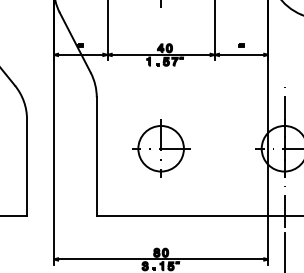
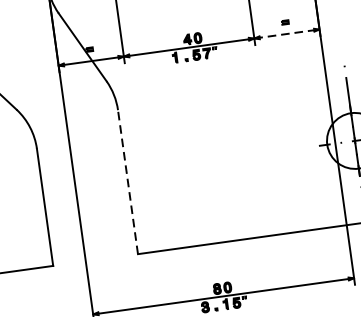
line: (241, 54) -> (286, 33), solid -> dashed
part: (161, 148) -> (205, 161), removed
line: (96, 156) -> (127, 182), solid -> dashed

